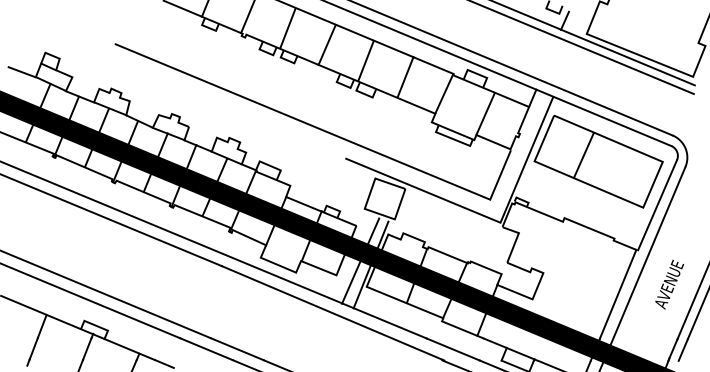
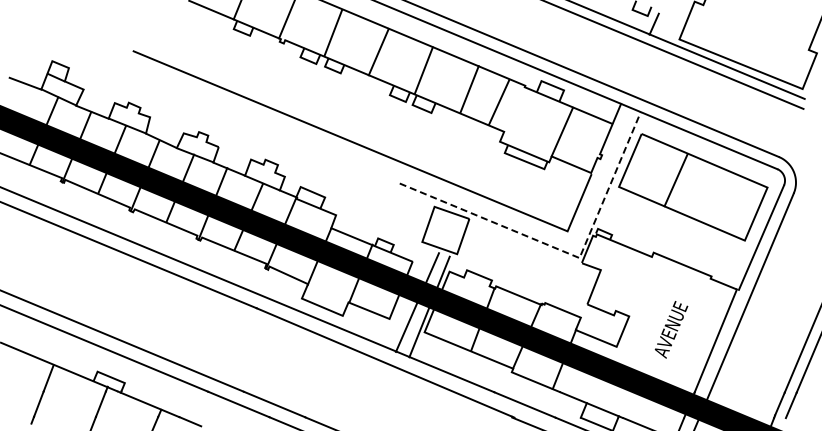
line: (443, 94) -> (498, 102), moved
line: (486, 217) -> (563, 251), solid -> dashed
text: (669, 284) -> (671, 329), moved

